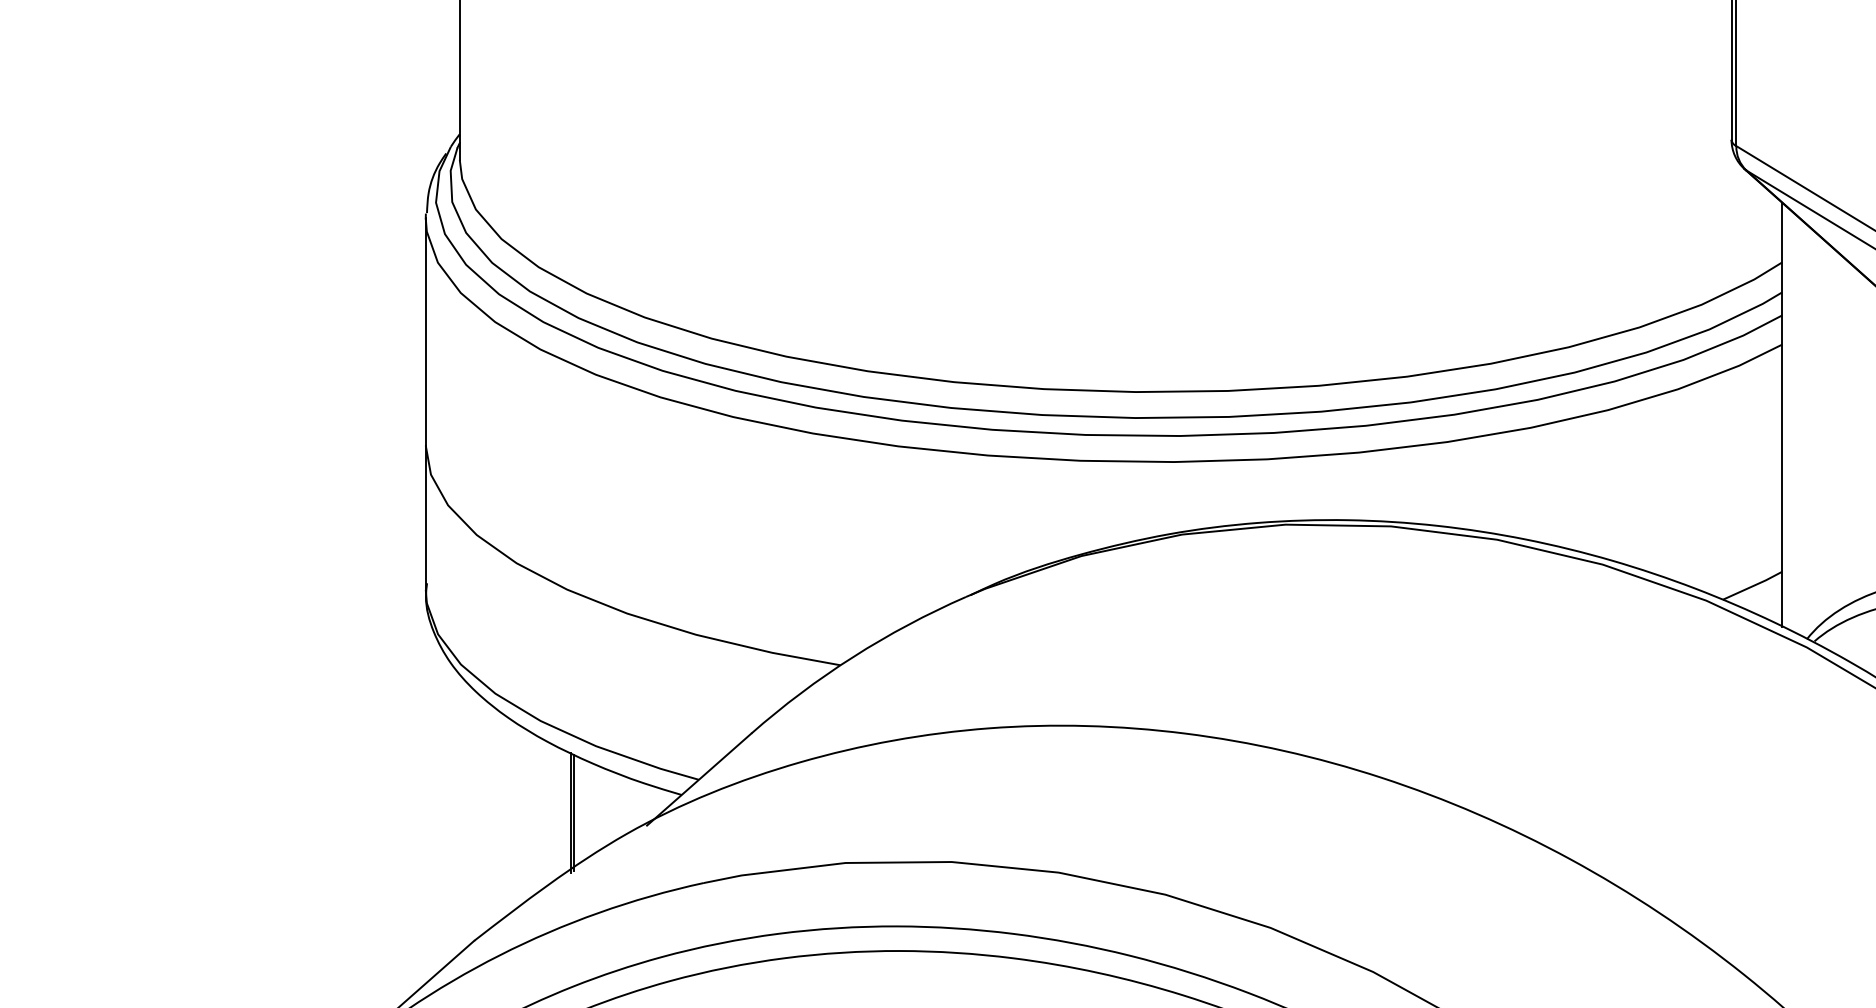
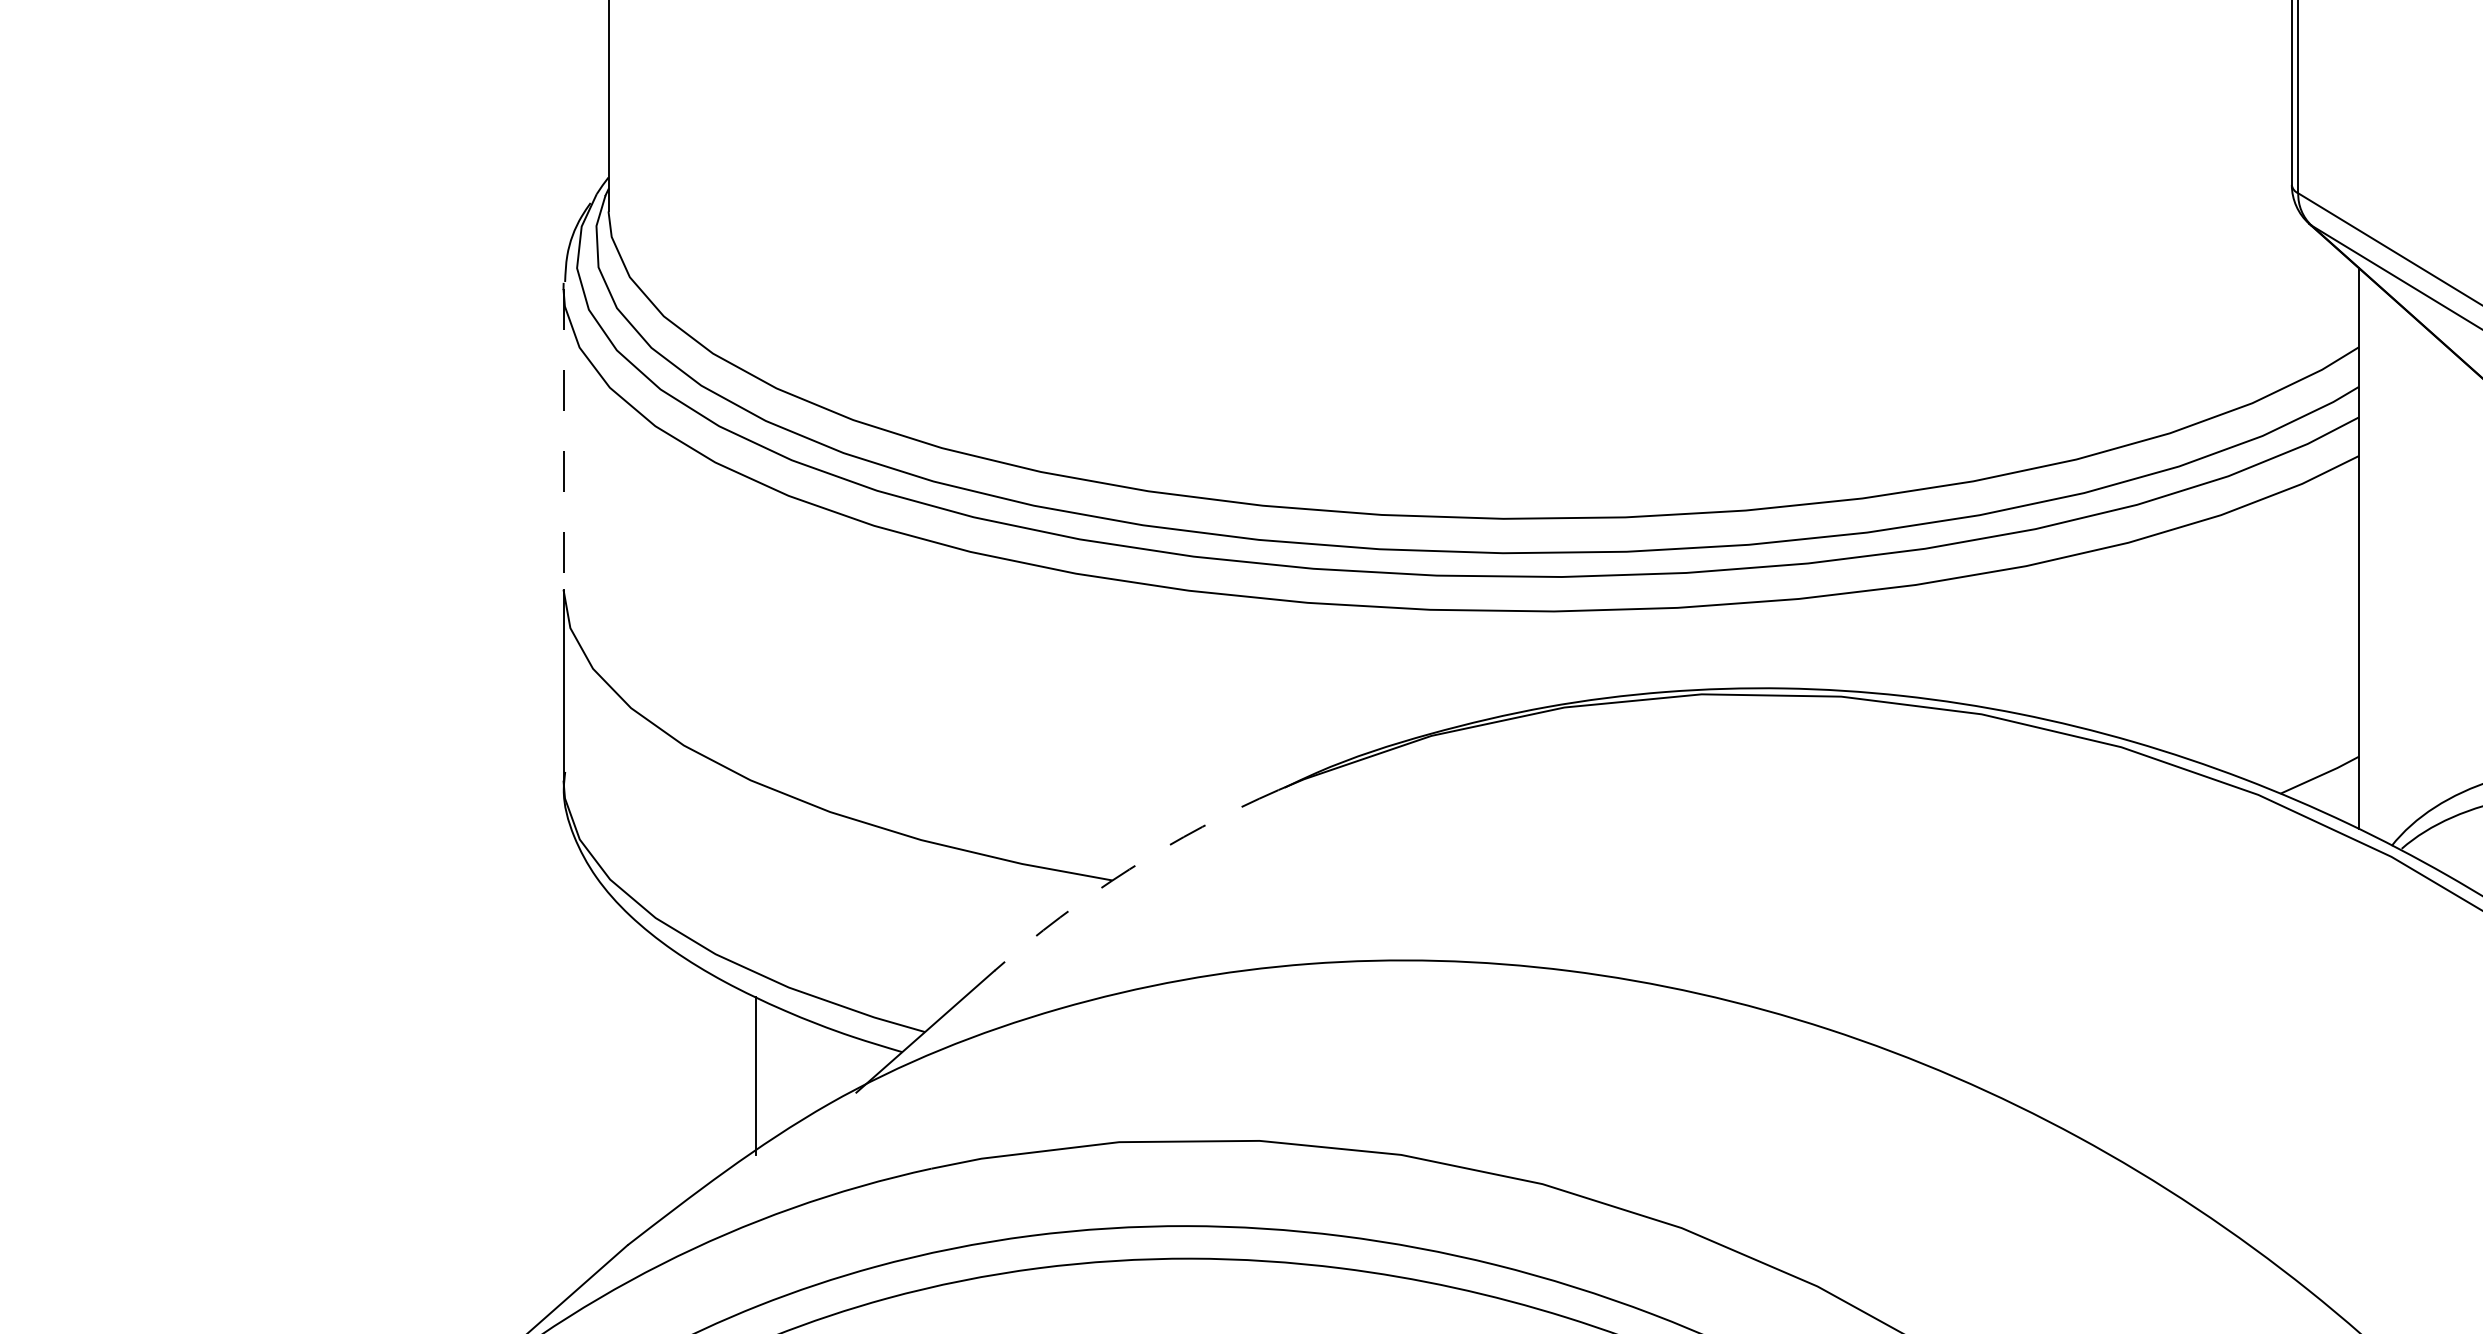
line: (425, 332) -> (563, 439), solid -> dashed
arc: (853, 656) -> (1129, 869), solid -> dashed
line: (573, 812) -> (759, 1075), removed

